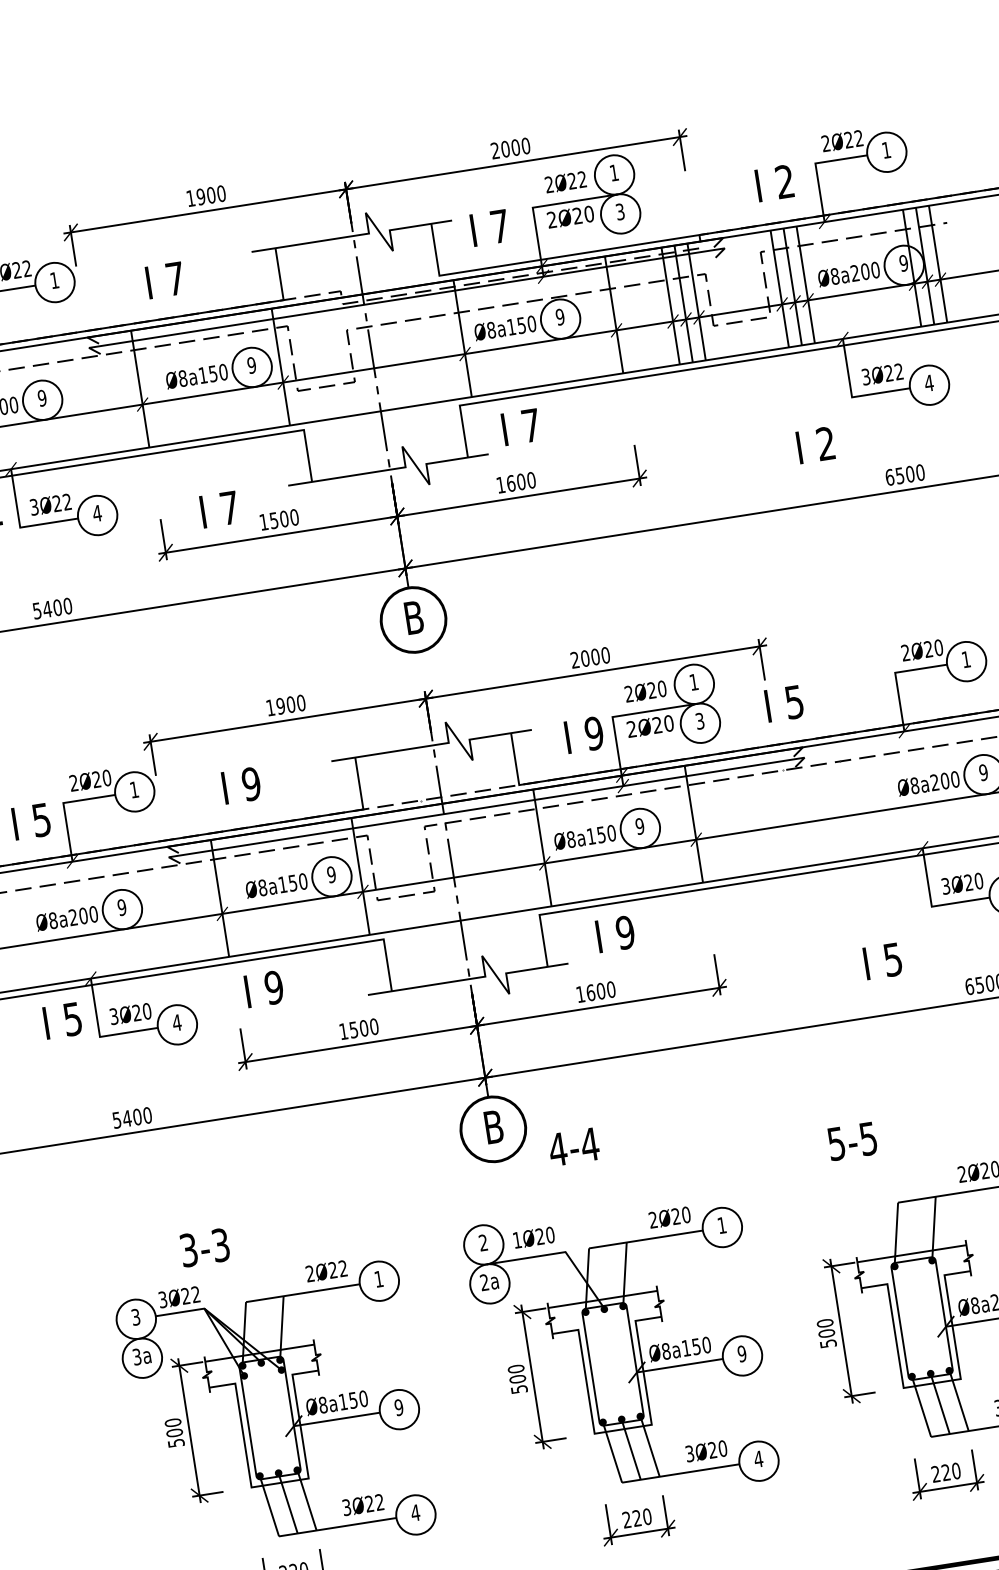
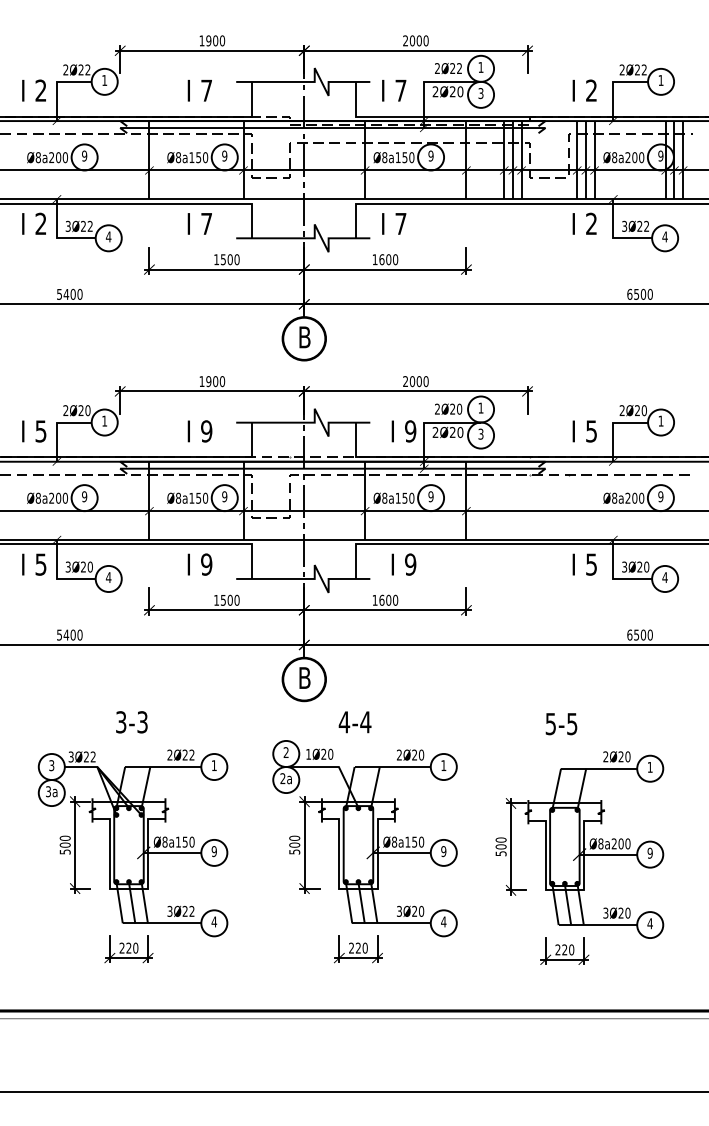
text: (164, 280) -> (199, 90), moved
text: (815, 444) -> (584, 223), moved
text: (218, 509) -> (199, 223), moved
text: (783, 703) -> (584, 431), moved
text: (240, 785) -> (199, 431), moved
text: (882, 961) -> (584, 564), moved
text: (263, 989) -> (199, 564), moved
text: (852, 1142) -> (561, 724), moved
text: (573, 1147) -> (354, 722), moved
text: (204, 1248) -> (131, 722), moved

